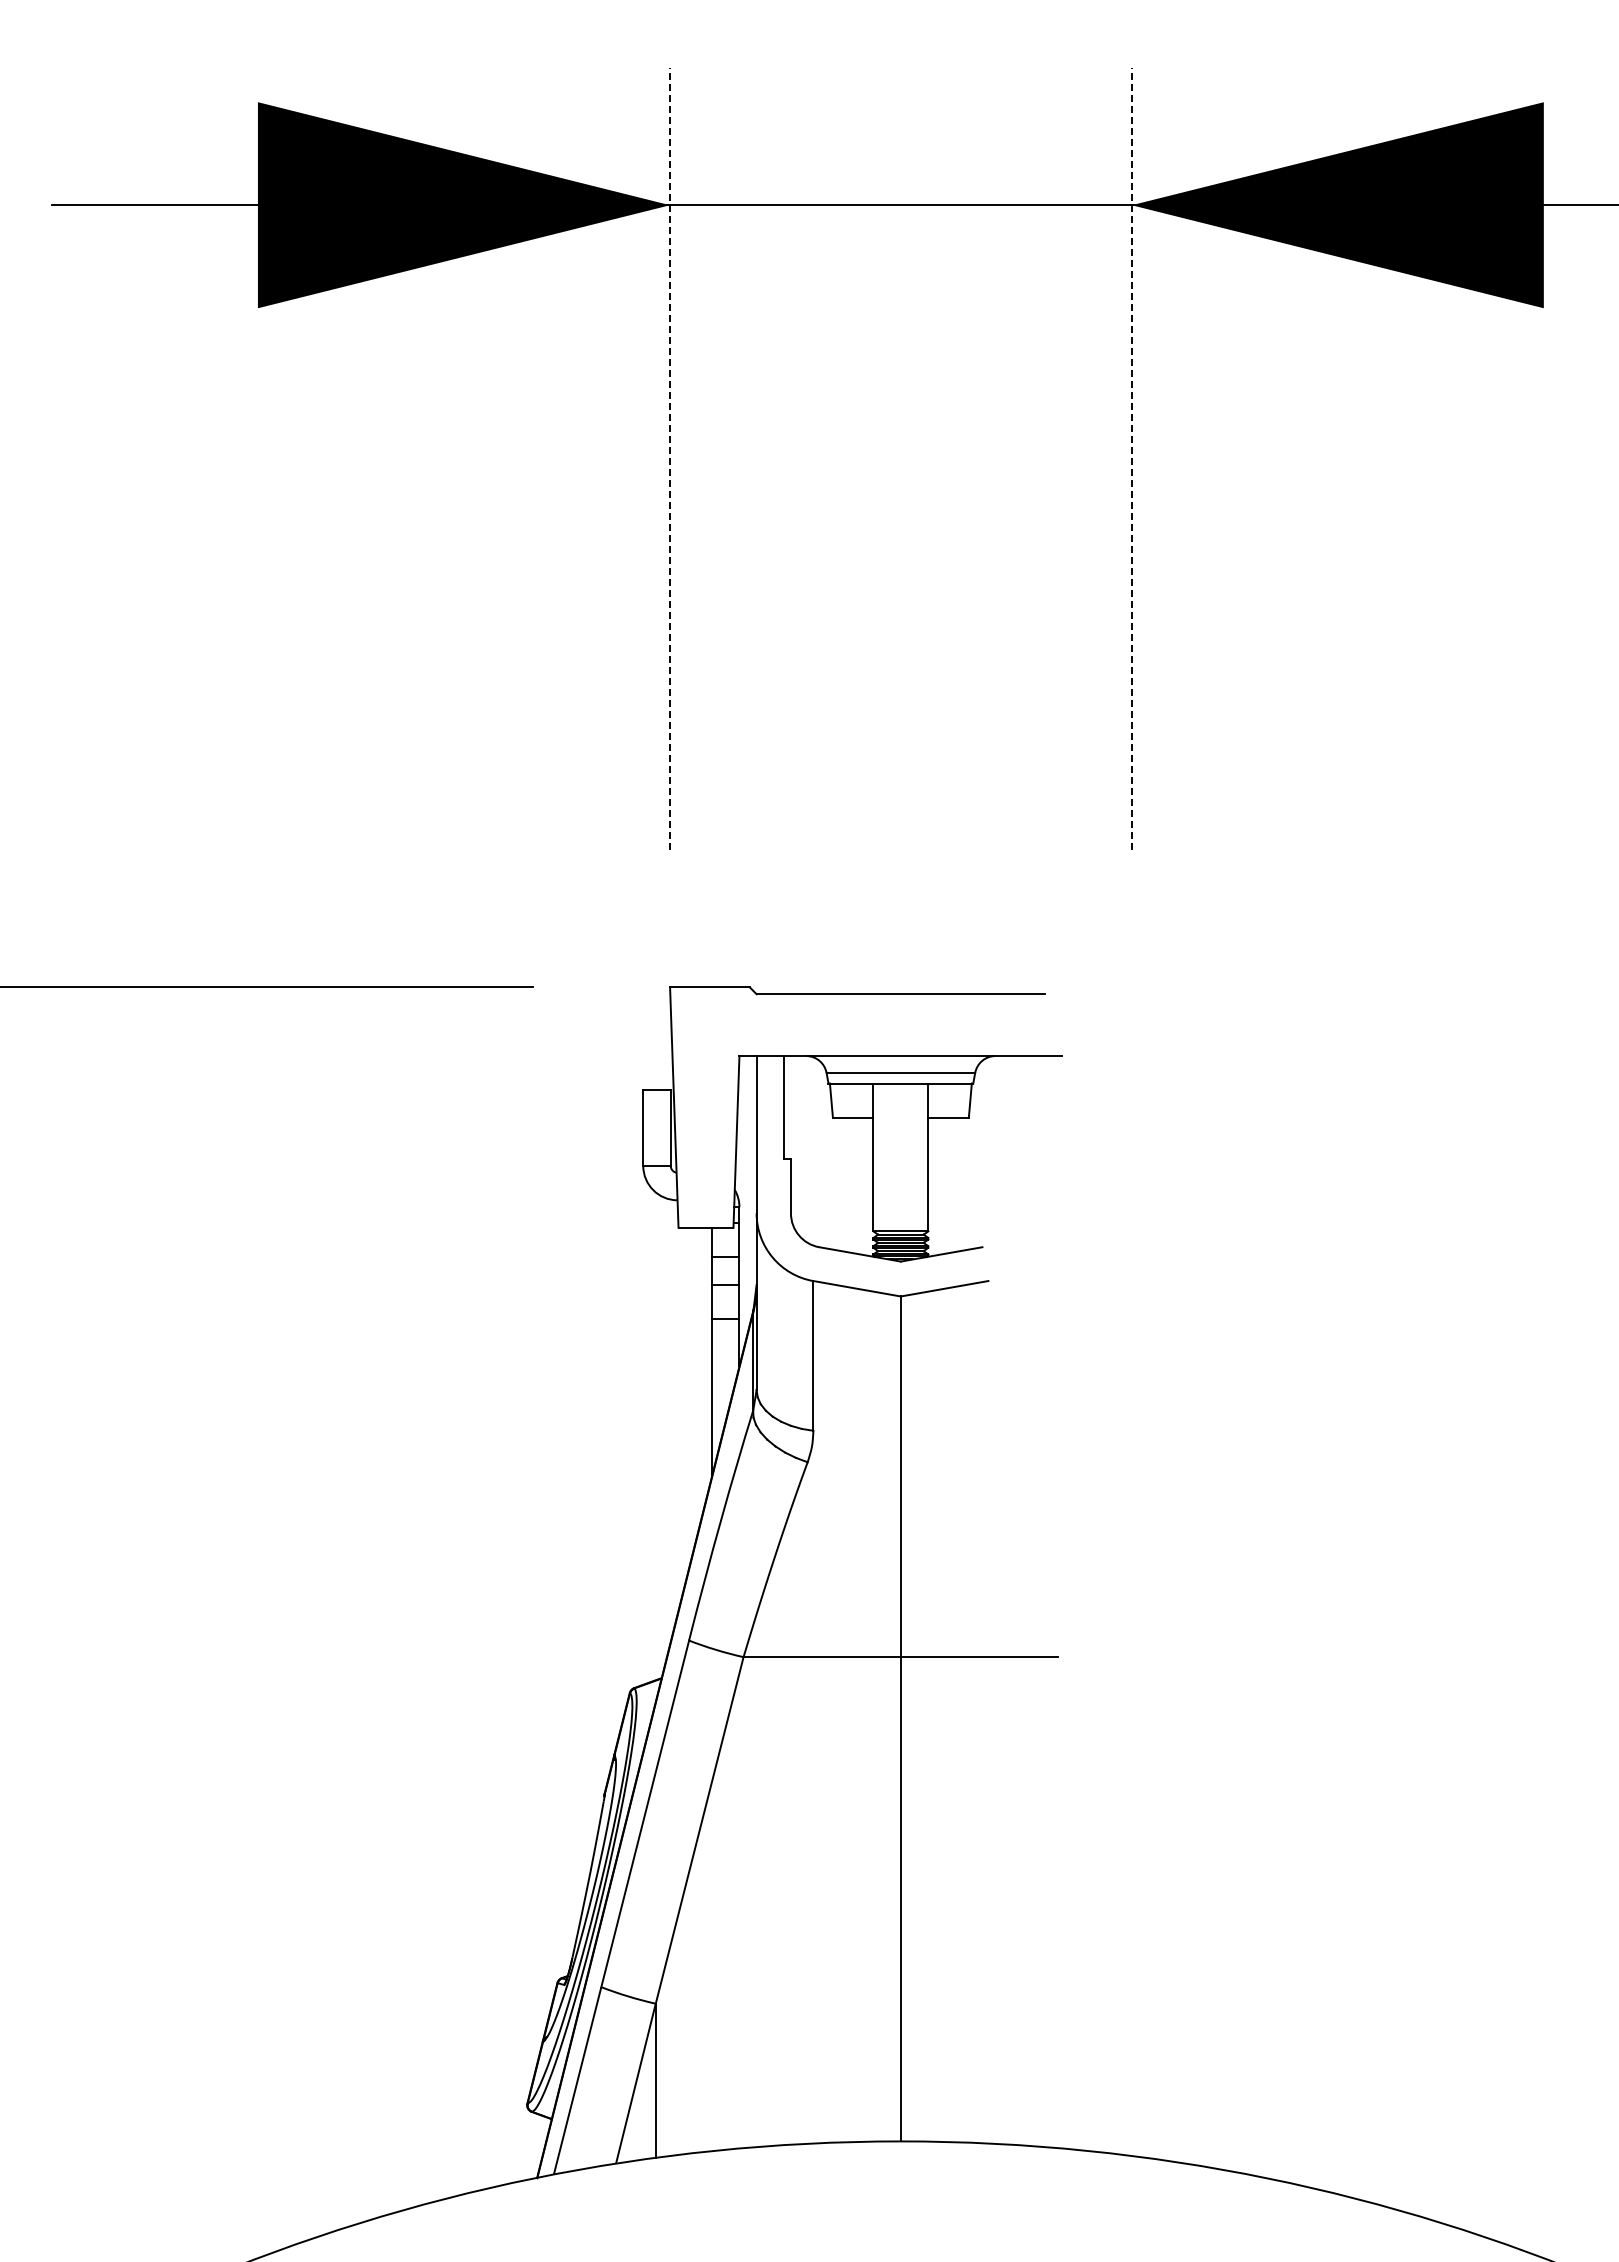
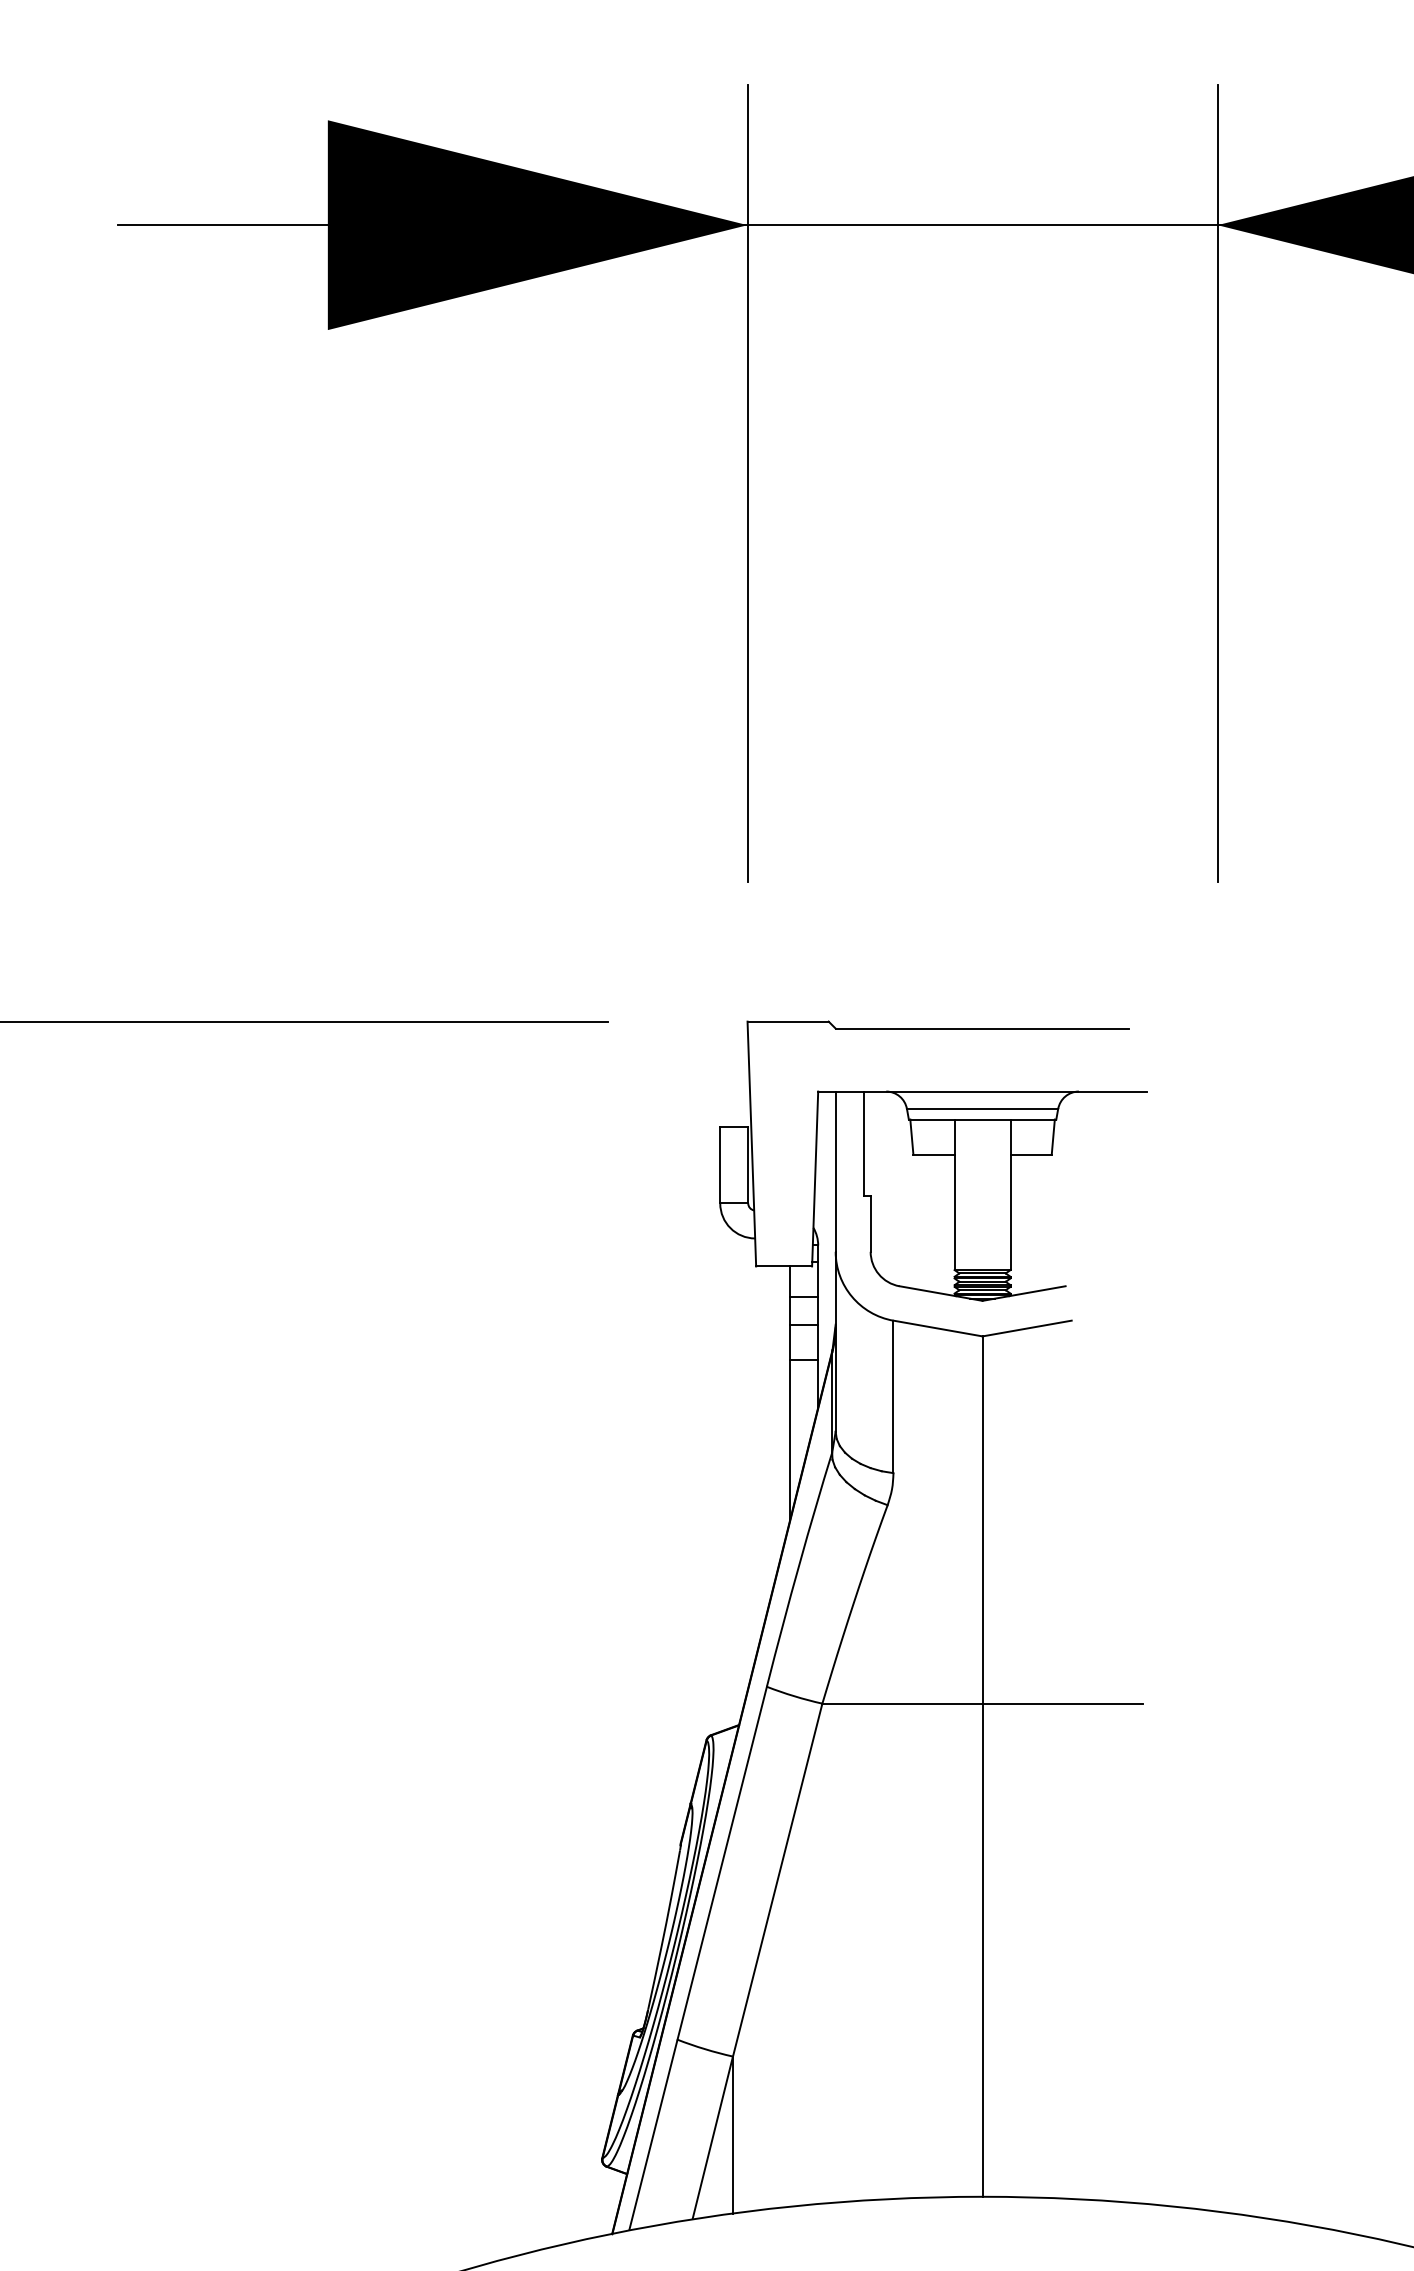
line: (670, 458) -> (747, 483), dashed -> solid
line: (1131, 458) -> (1217, 483), dashed -> solid

